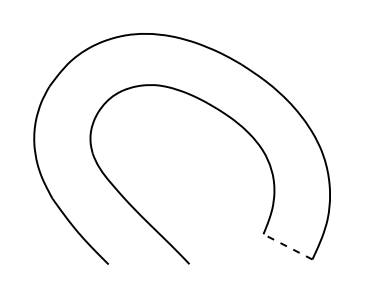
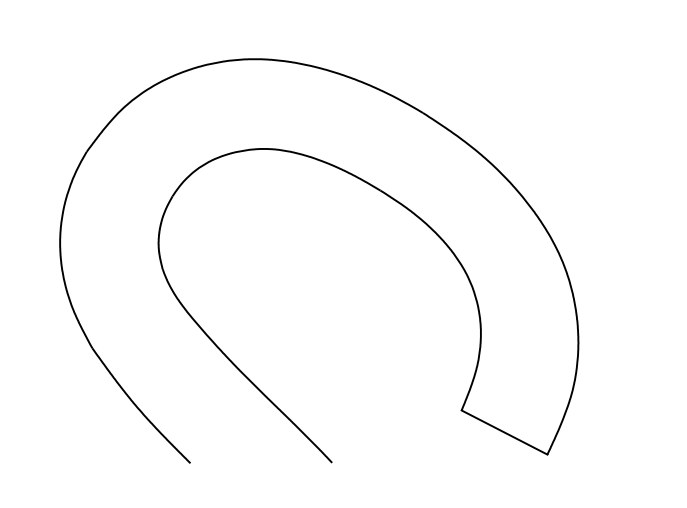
line: (287, 246) -> (503, 431), dashed -> solid

